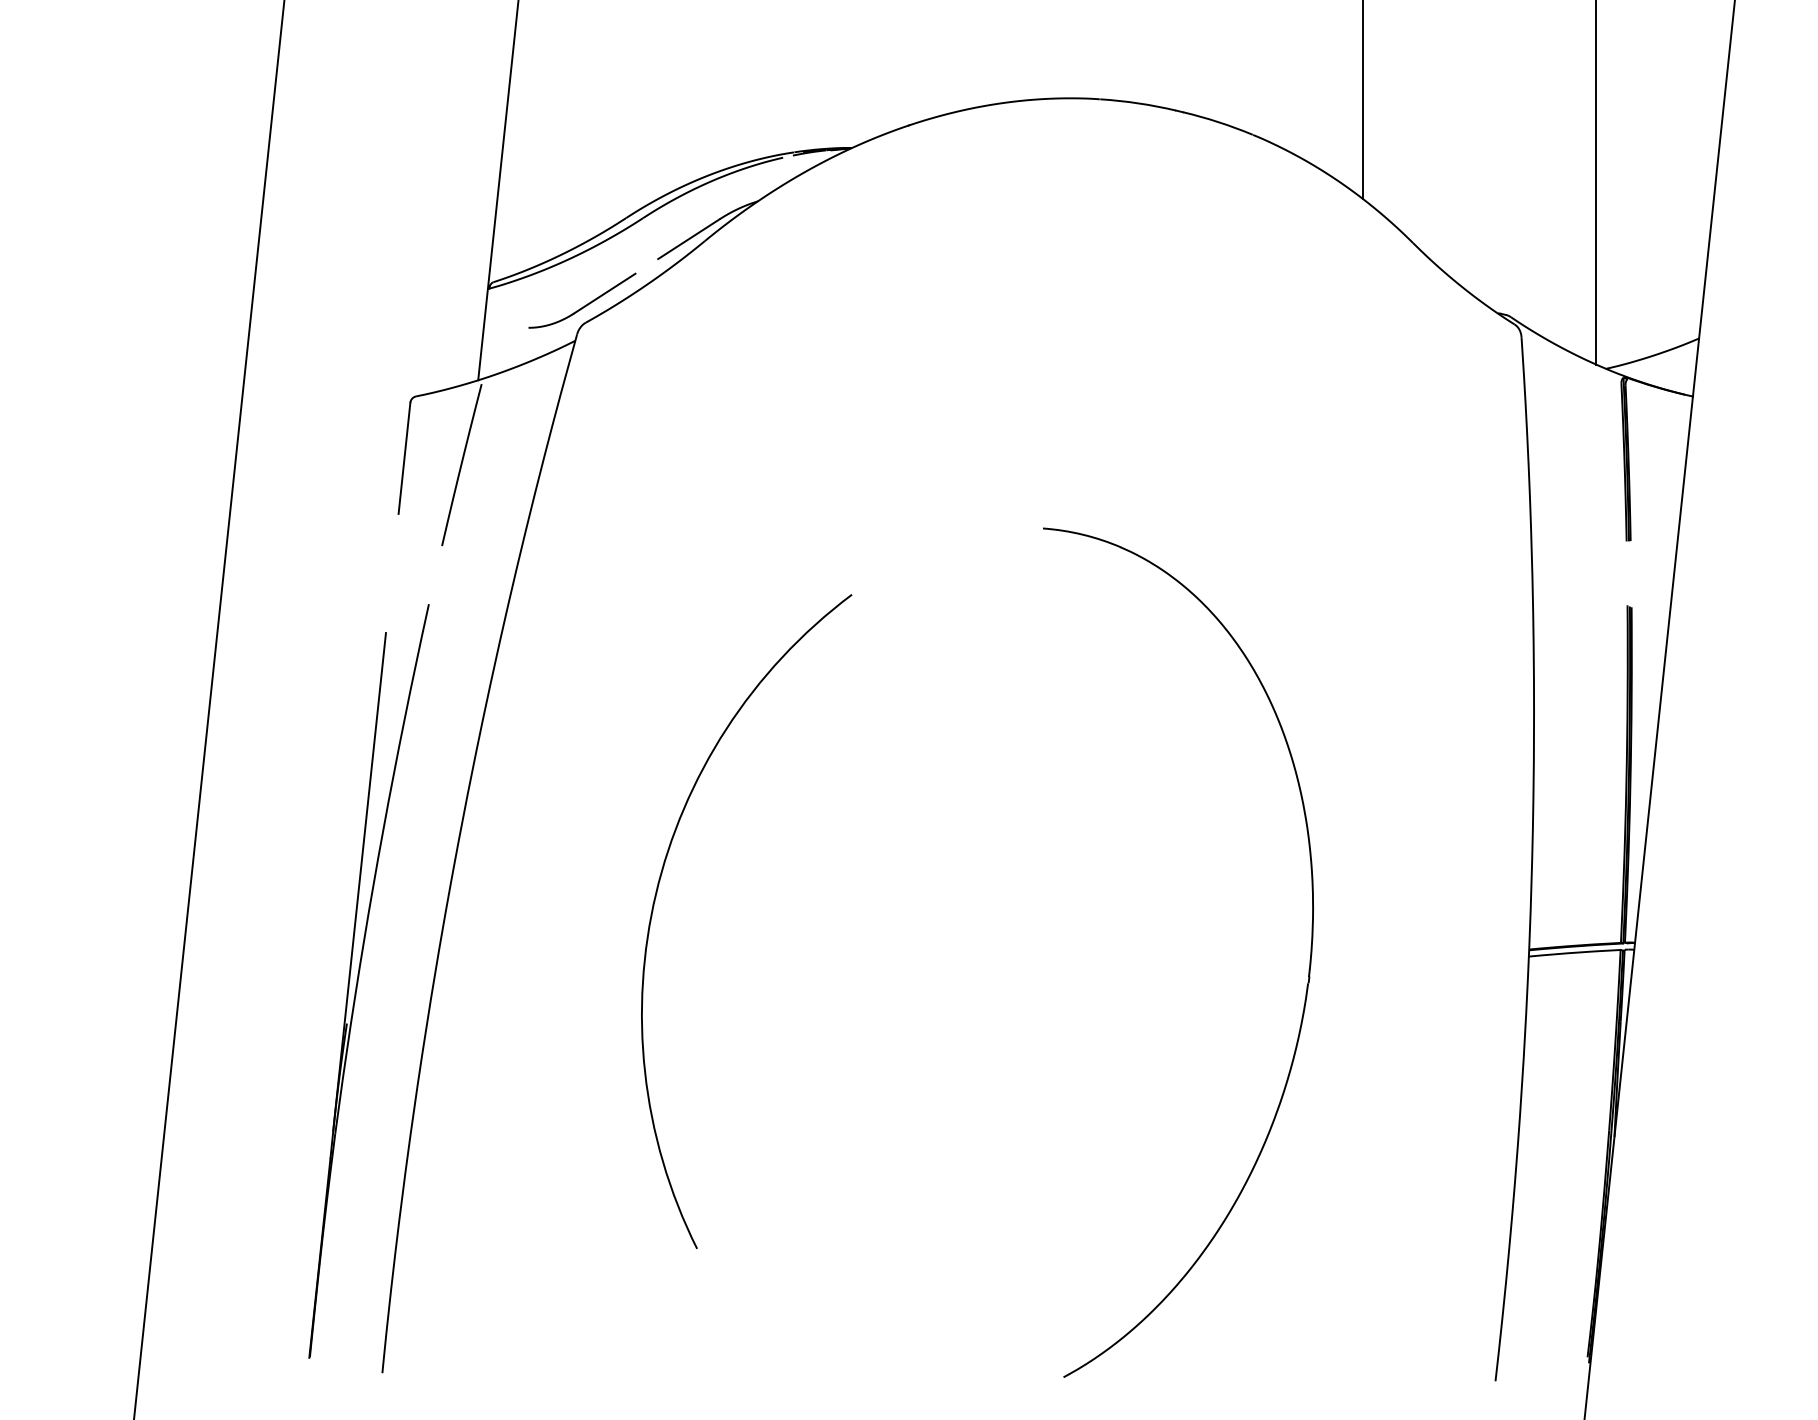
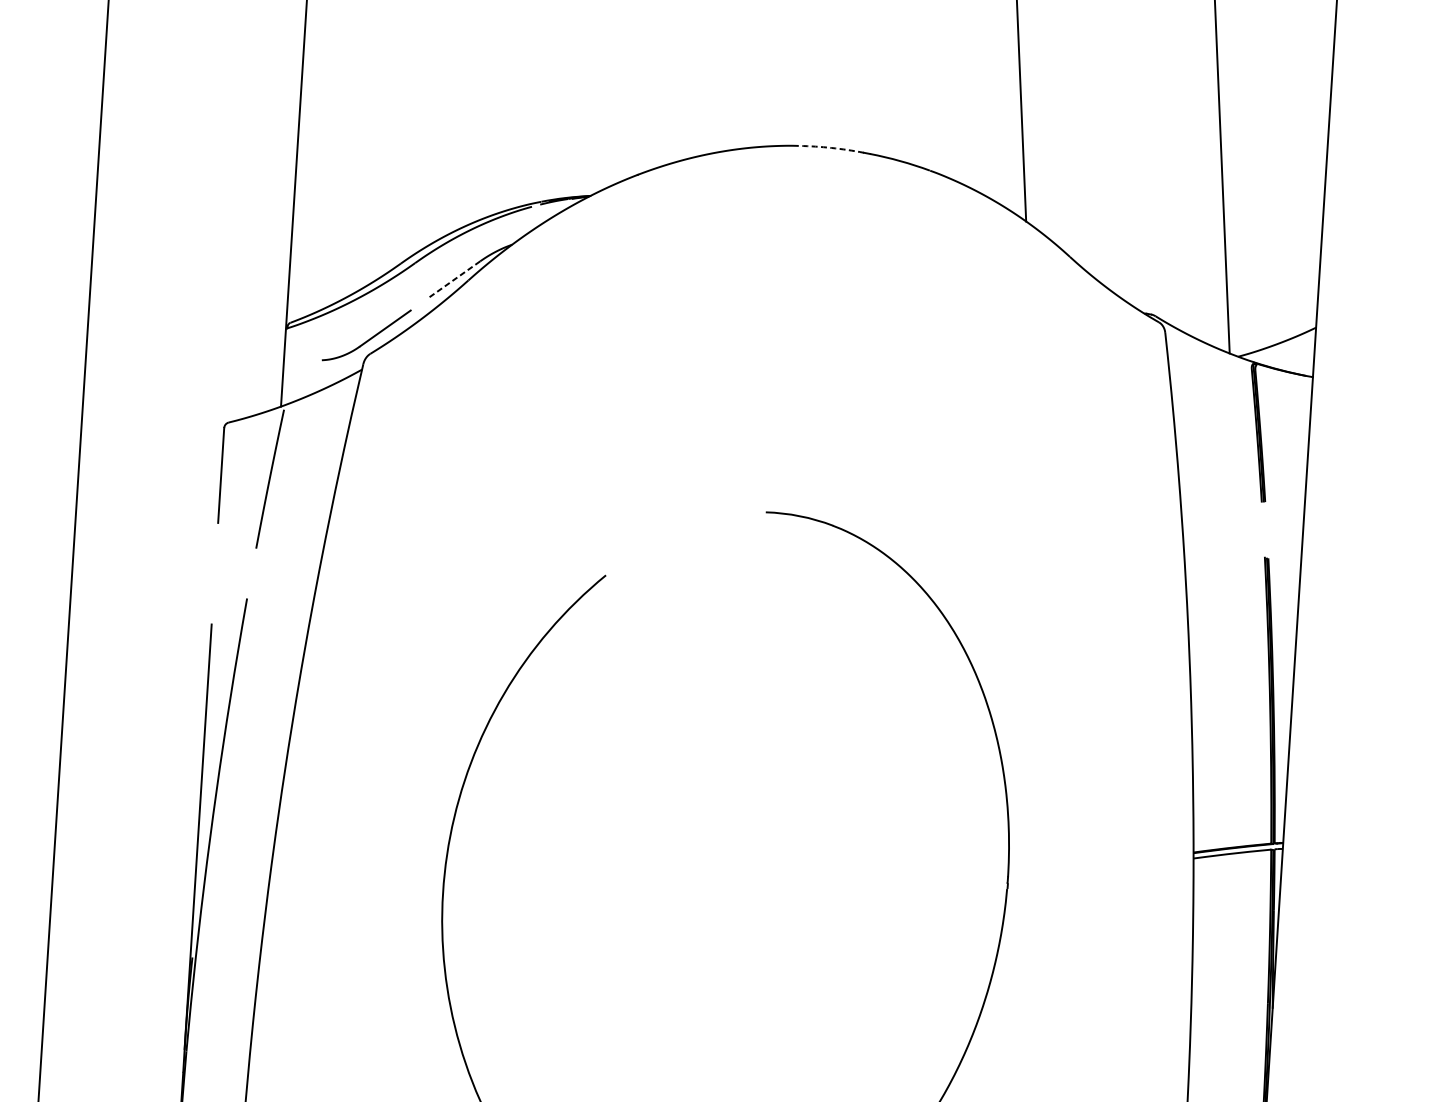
arc: (1138, 103) -> (831, 148), solid -> dashed
line: (688, 239) -> (454, 279), solid -> dashed

